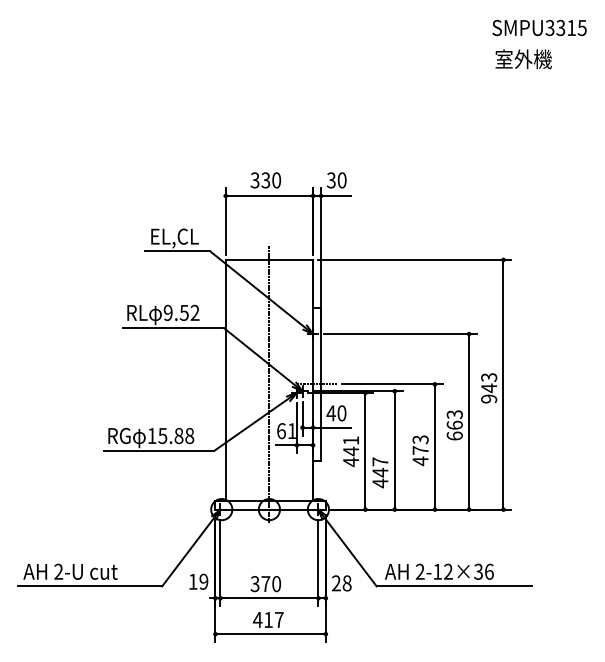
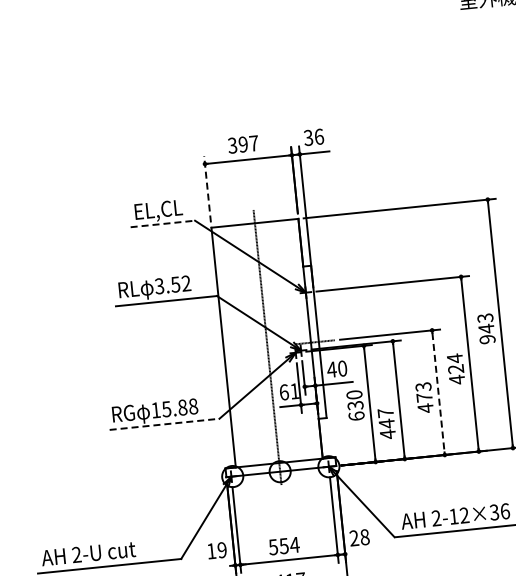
text: (271, 180) -> (248, 144), 330 -> 397
text: (341, 180) -> (318, 137), 30 -> 36
line: (225, 220) -> (207, 188), solid -> dashed
line: (178, 251) -> (163, 224), solid -> dashed
text: (167, 312) -> (158, 285), 9.52 -> 3.52
text: (454, 424) -> (455, 368), 663 -> 424
line: (434, 446) -> (438, 392), solid -> dashed
line: (159, 450) -> (164, 424), solid -> dashed
text: (351, 451) -> (355, 405), 441 -> 630
text: (266, 584) -> (284, 546), 370 -> 554

